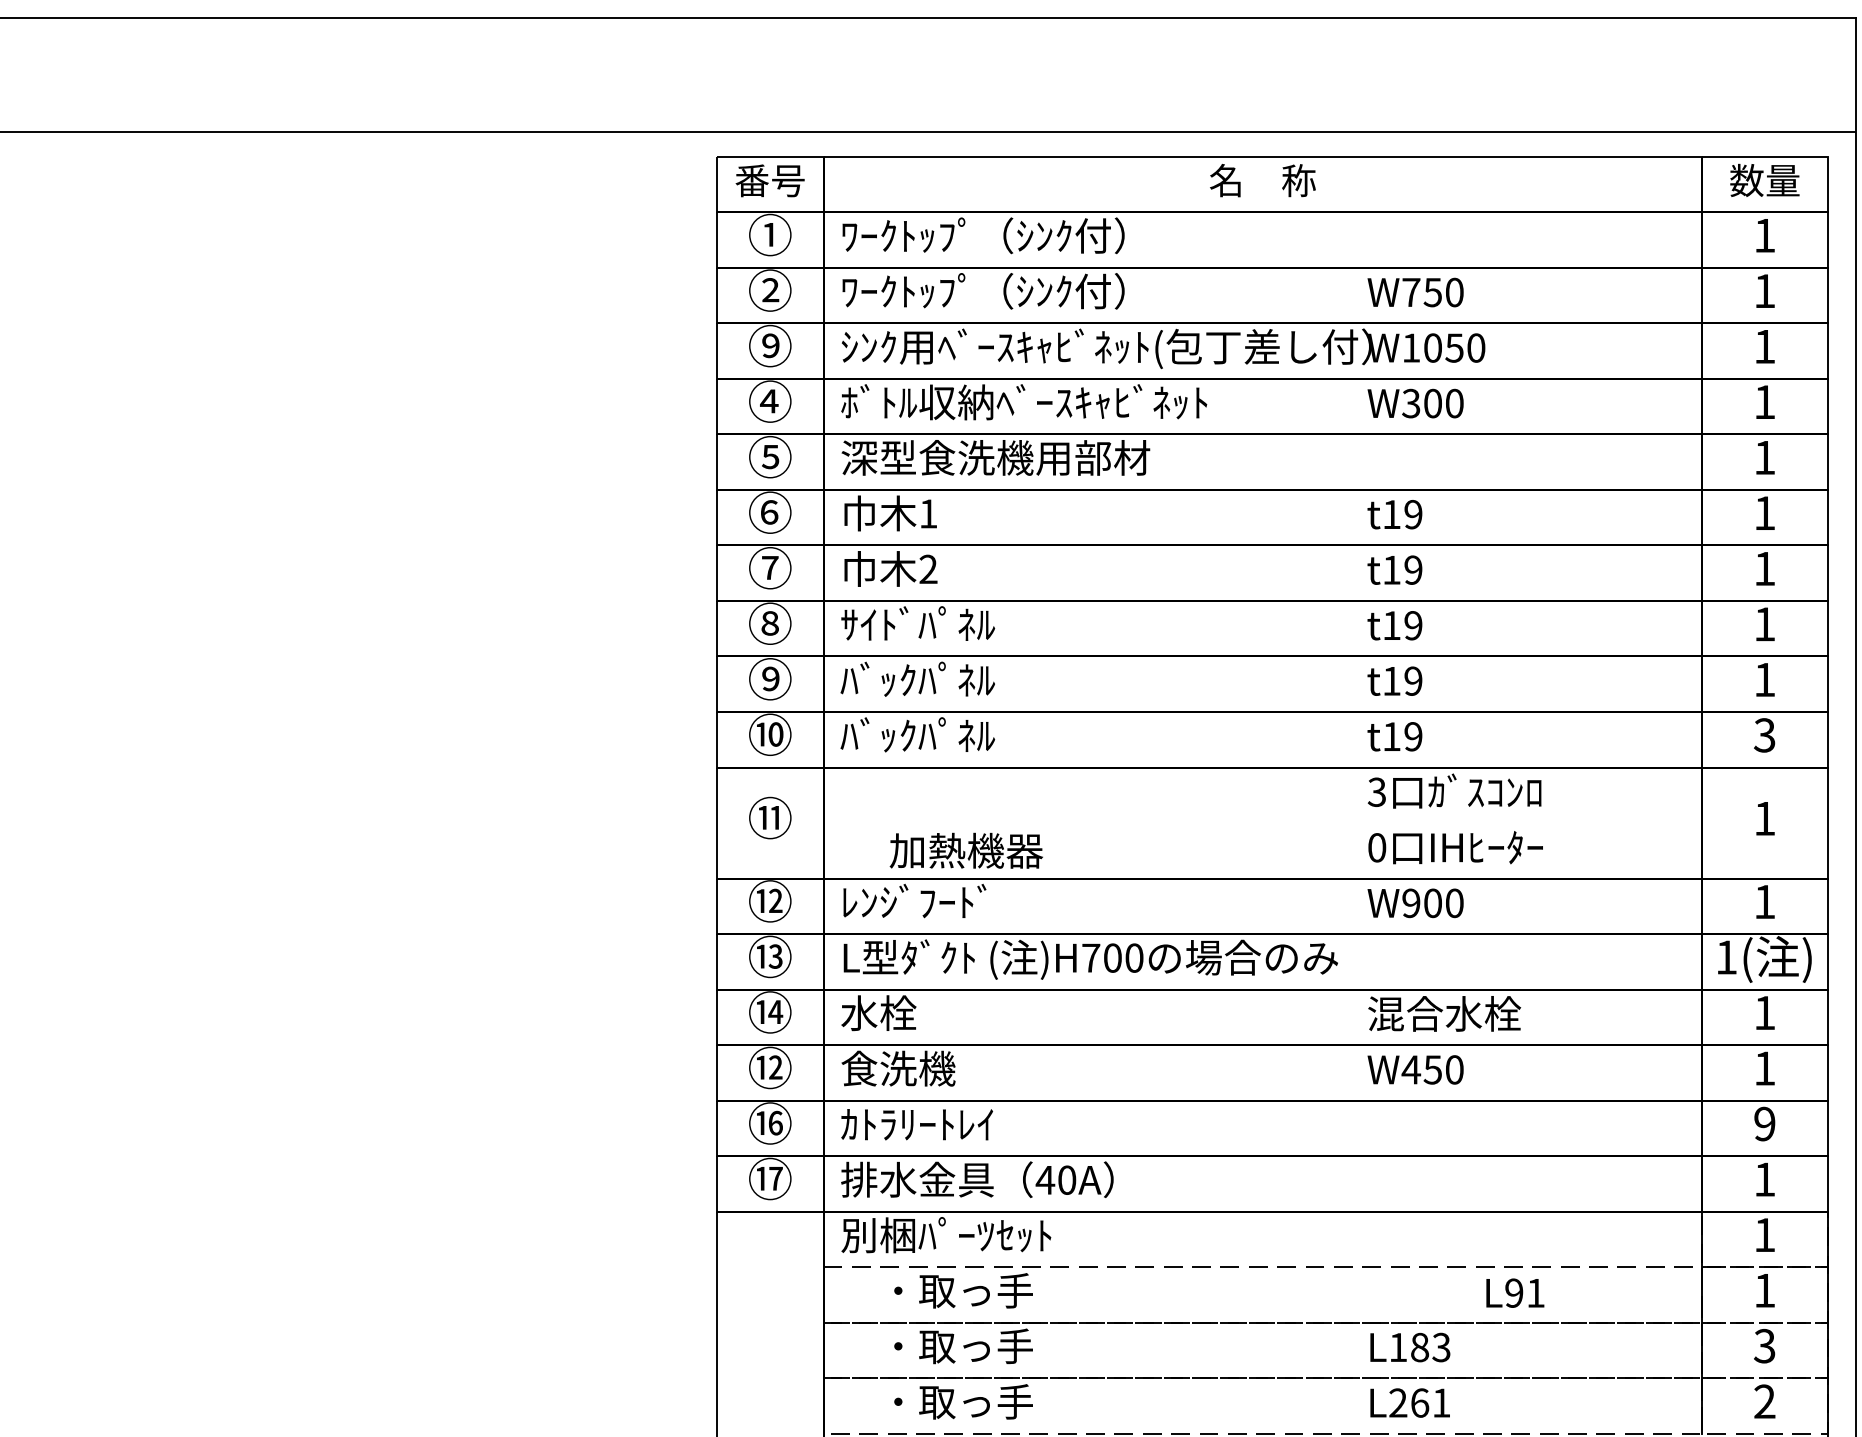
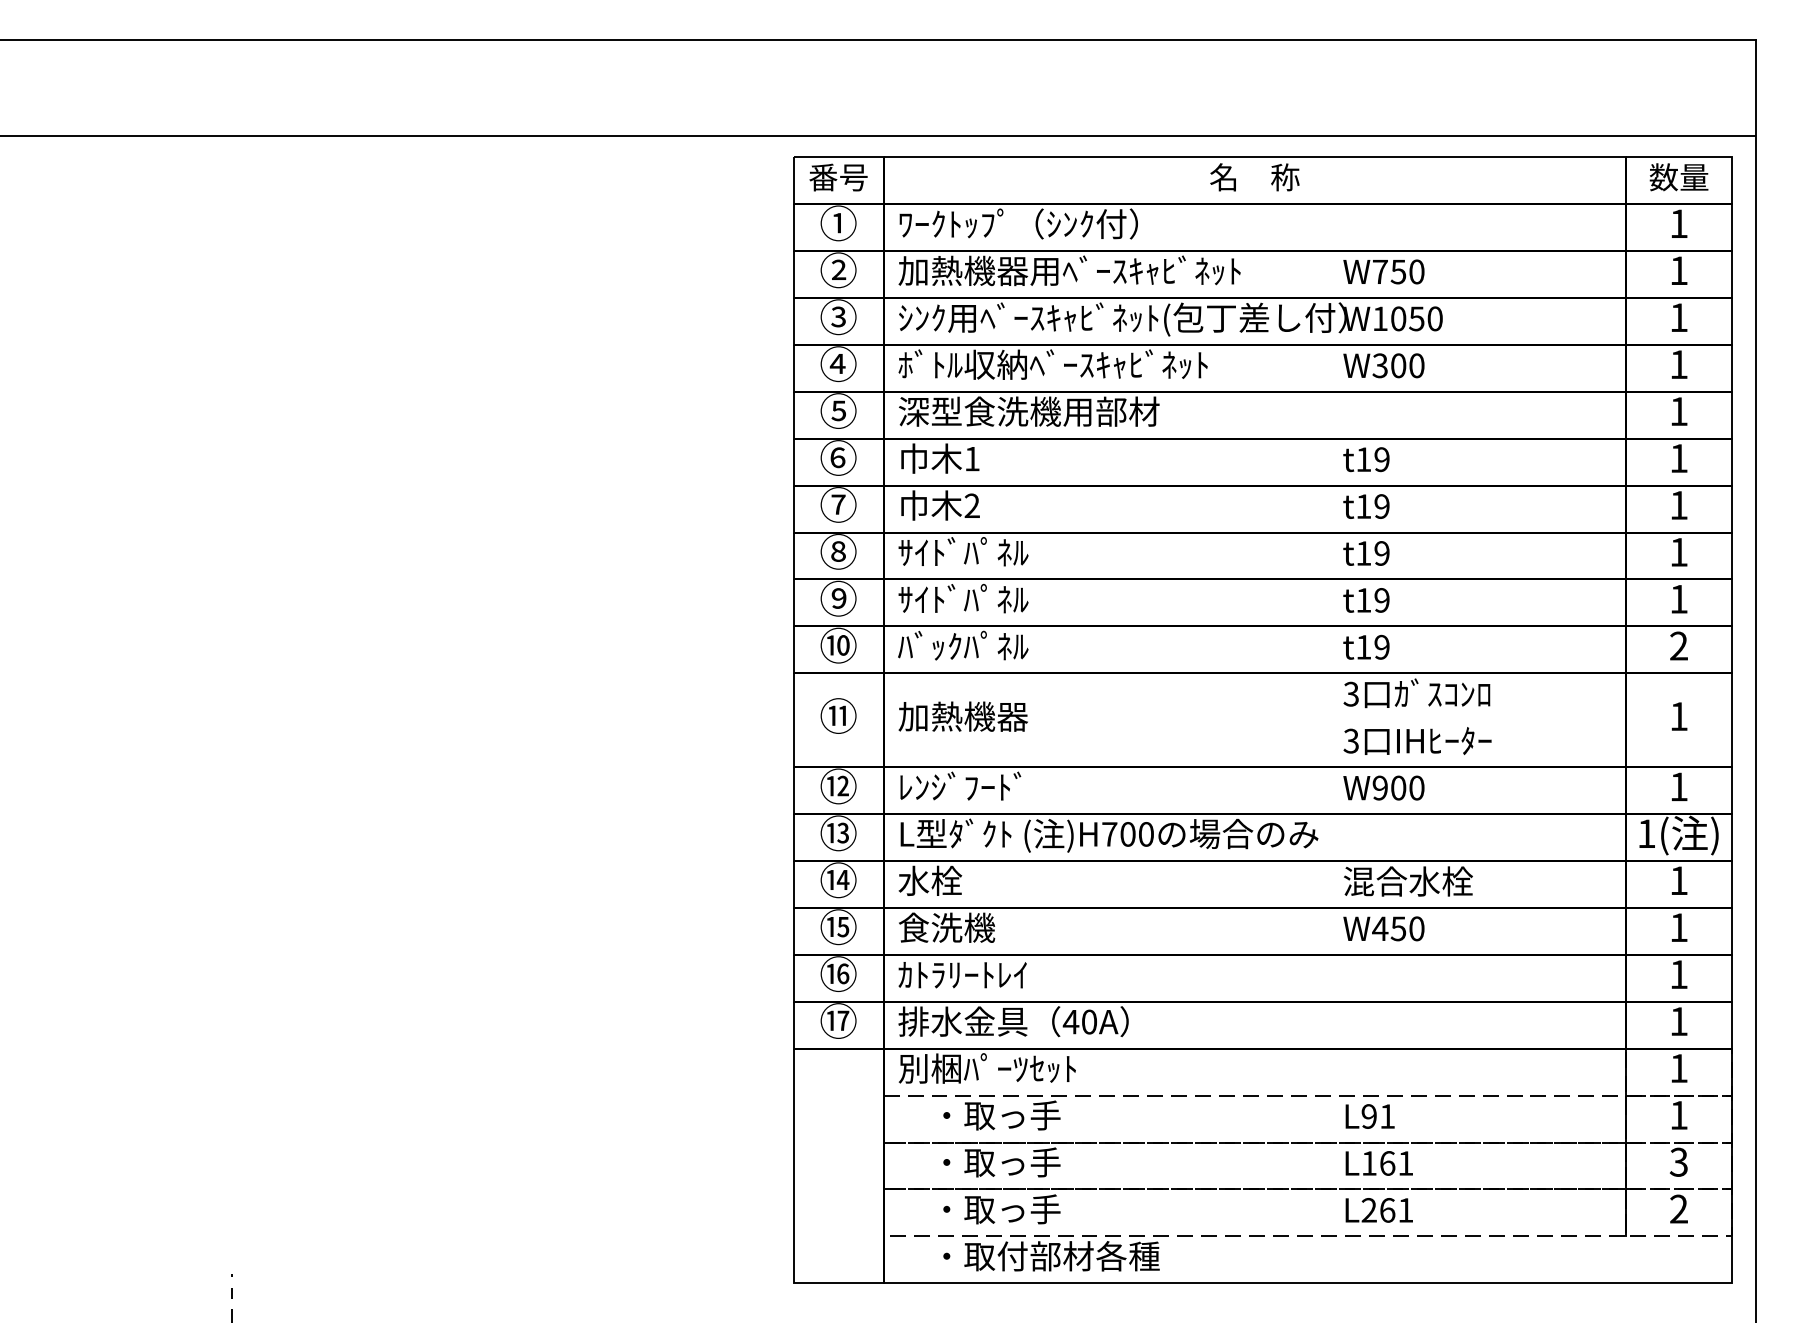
text: (1043, 290) -> (1069, 270), ﾜｰｸﾄｯﾌﾟ（ｼﾝｸ付） -> 加熱機器用ﾍﾞｰｽｷｬﾋﾞﾈｯﾄ
text: (770, 345) -> (838, 316), ⑨ -> ③
text: (877, 678) -> (929, 598), ﾊﾞｯｸﾊﾟﾈﾙ -> ｻｲﾄﾞﾊﾟﾈﾙ
text: (1764, 735) -> (1678, 646), 3 -> 2
text: (1376, 847) -> (1350, 740), 0 -> 3
text: (965, 850) -> (962, 716), moved
text: (776, 1067) -> (843, 926), ⑫ -> ⑮
text: (1764, 1123) -> (1678, 974), 9 -> 1
text: (1514, 1293) -> (1369, 1116), moved
text: (1430, 1347) -> (1396, 1163), L183 -> L161

